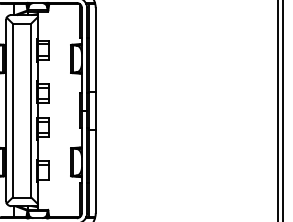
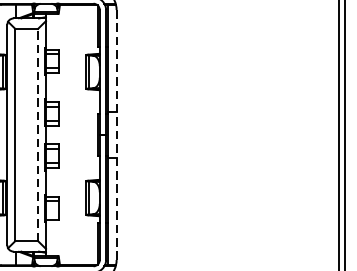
line: (31, 110) -> (38, 134), solid -> dashed
line: (95, 110) -> (116, 134), solid -> dashed

